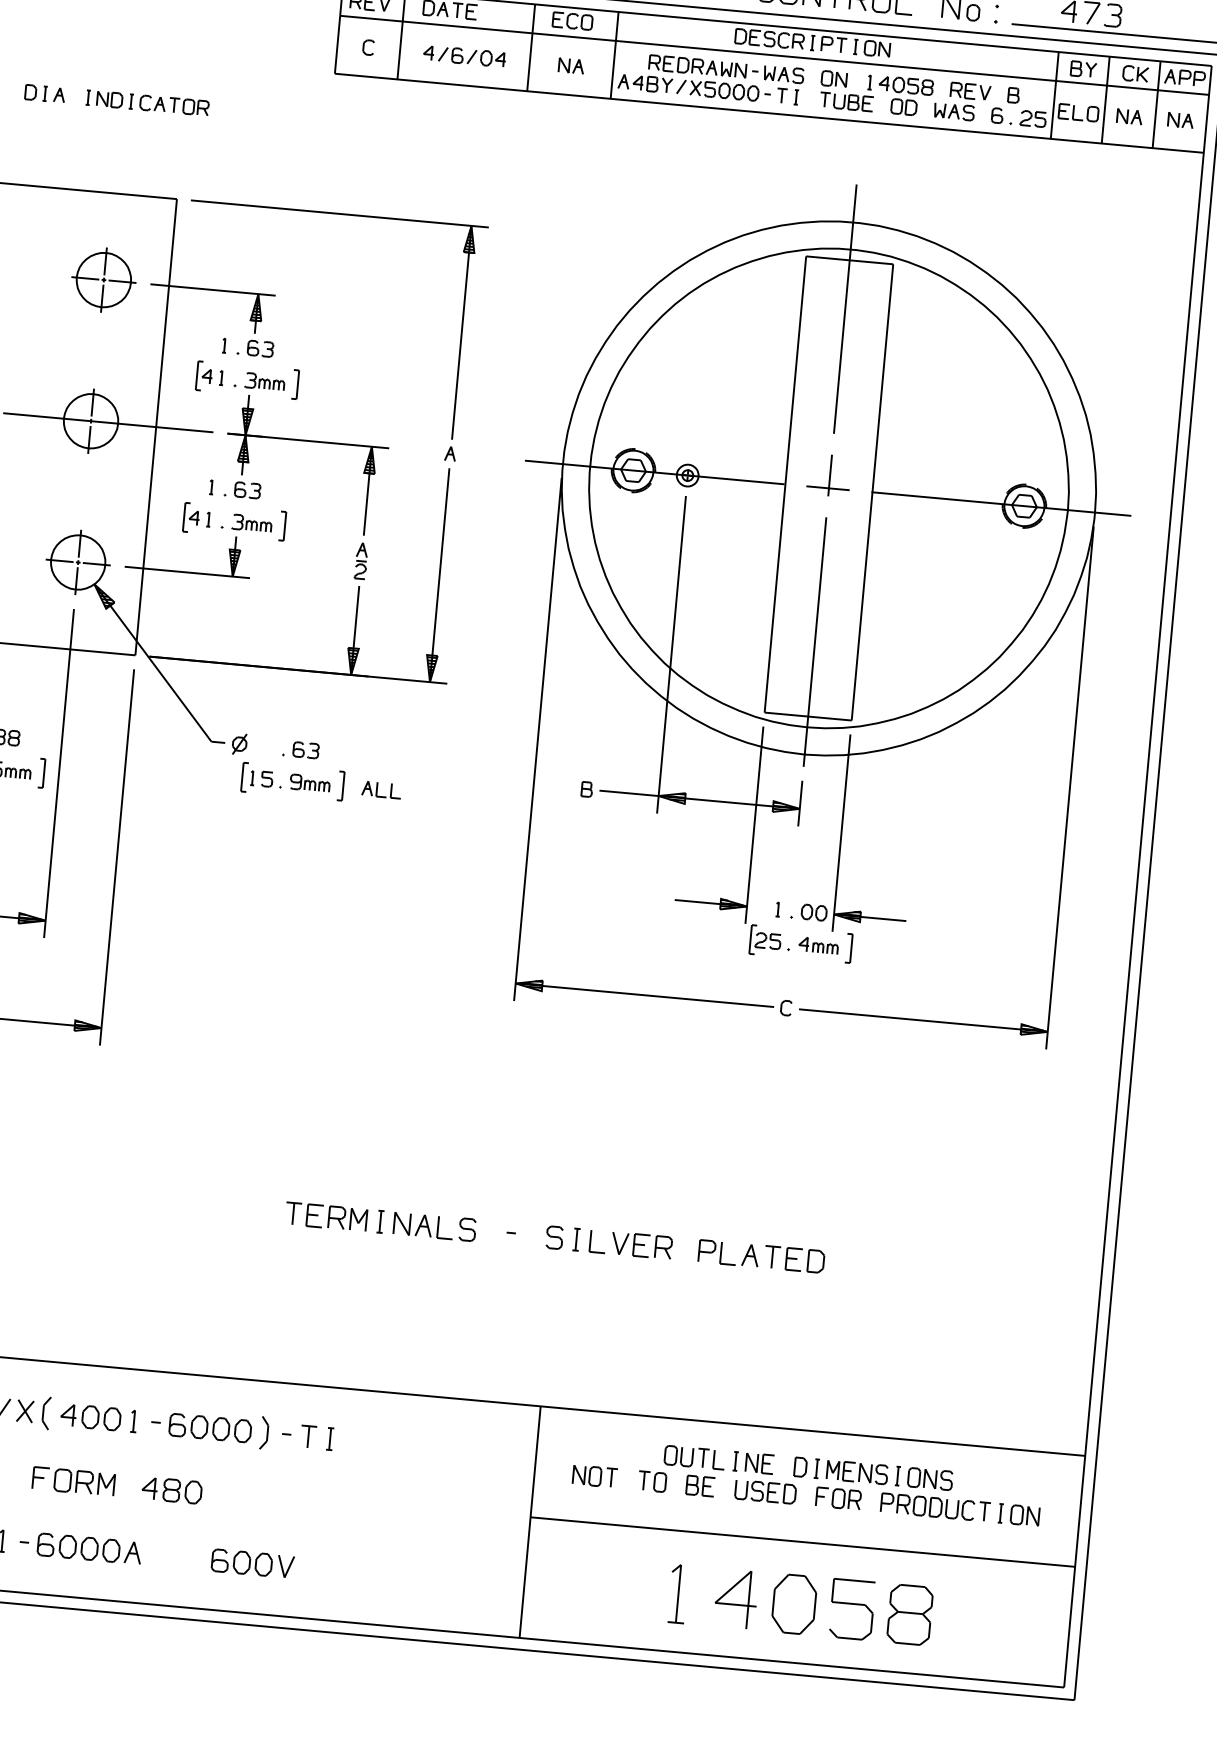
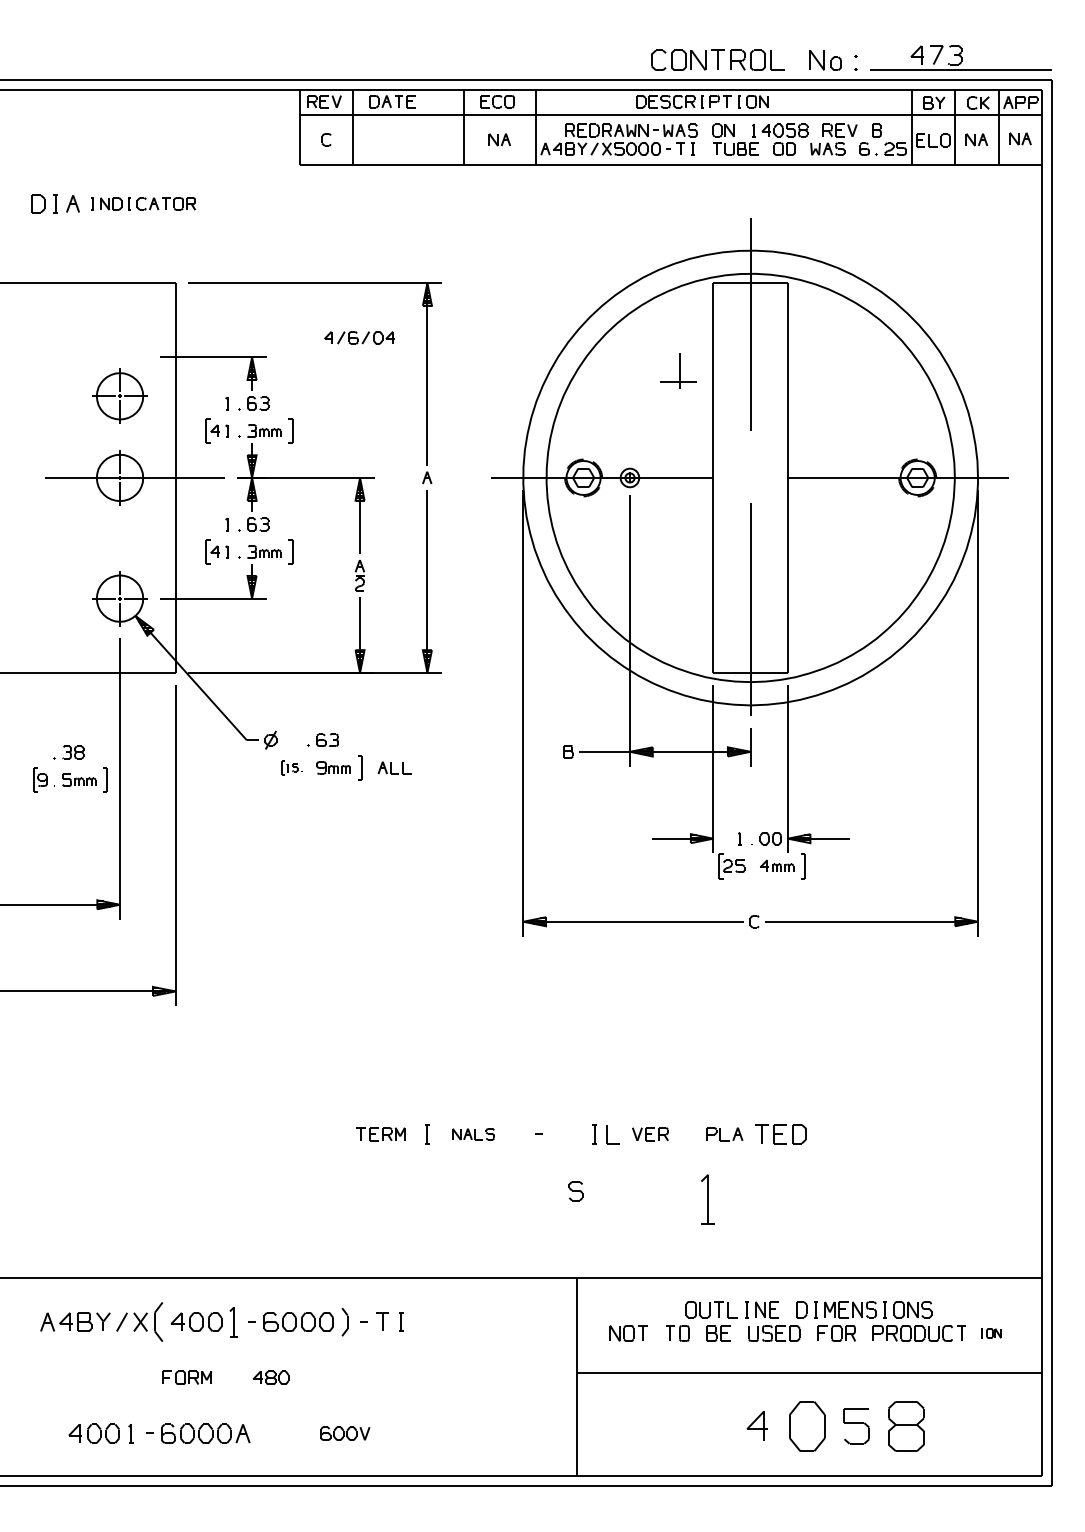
part: (464, 55) -> (359, 337), moved
part: (44, 93) -> (55, 203), size x1.4
part: (103, 279) -> (119, 395), moved
part: (828, 474) -> (678, 370), moved
part: (262, 778) -> (292, 767), size x0.6
part: (325, 1217) -> (380, 1134), size x0.7
part: (434, 1227) -> (473, 1134), size x0.6
part: (554, 1238) -> (575, 1191), moved
part: (641, 1246) -> (650, 1134), size x0.7
part: (728, 1253) -> (724, 1134), size x0.7
part: (46, 1413) -> (158, 1322), size x1.4
part: (132, 1420) -> (232, 1321), size x1.6
part: (74, 1481) -> (187, 1377), size x0.7
part: (171, 1489) -> (270, 1377), size x0.7
part: (1018, 1515) -> (990, 1333), size x0.6
part: (253, 1563) -> (345, 1433), size x0.7
part: (677, 1593) -> (707, 1199), moved
part: (736, 1597) -> (757, 1425), size x0.6
part: (851, 1609) -> (856, 1426), size x0.7

